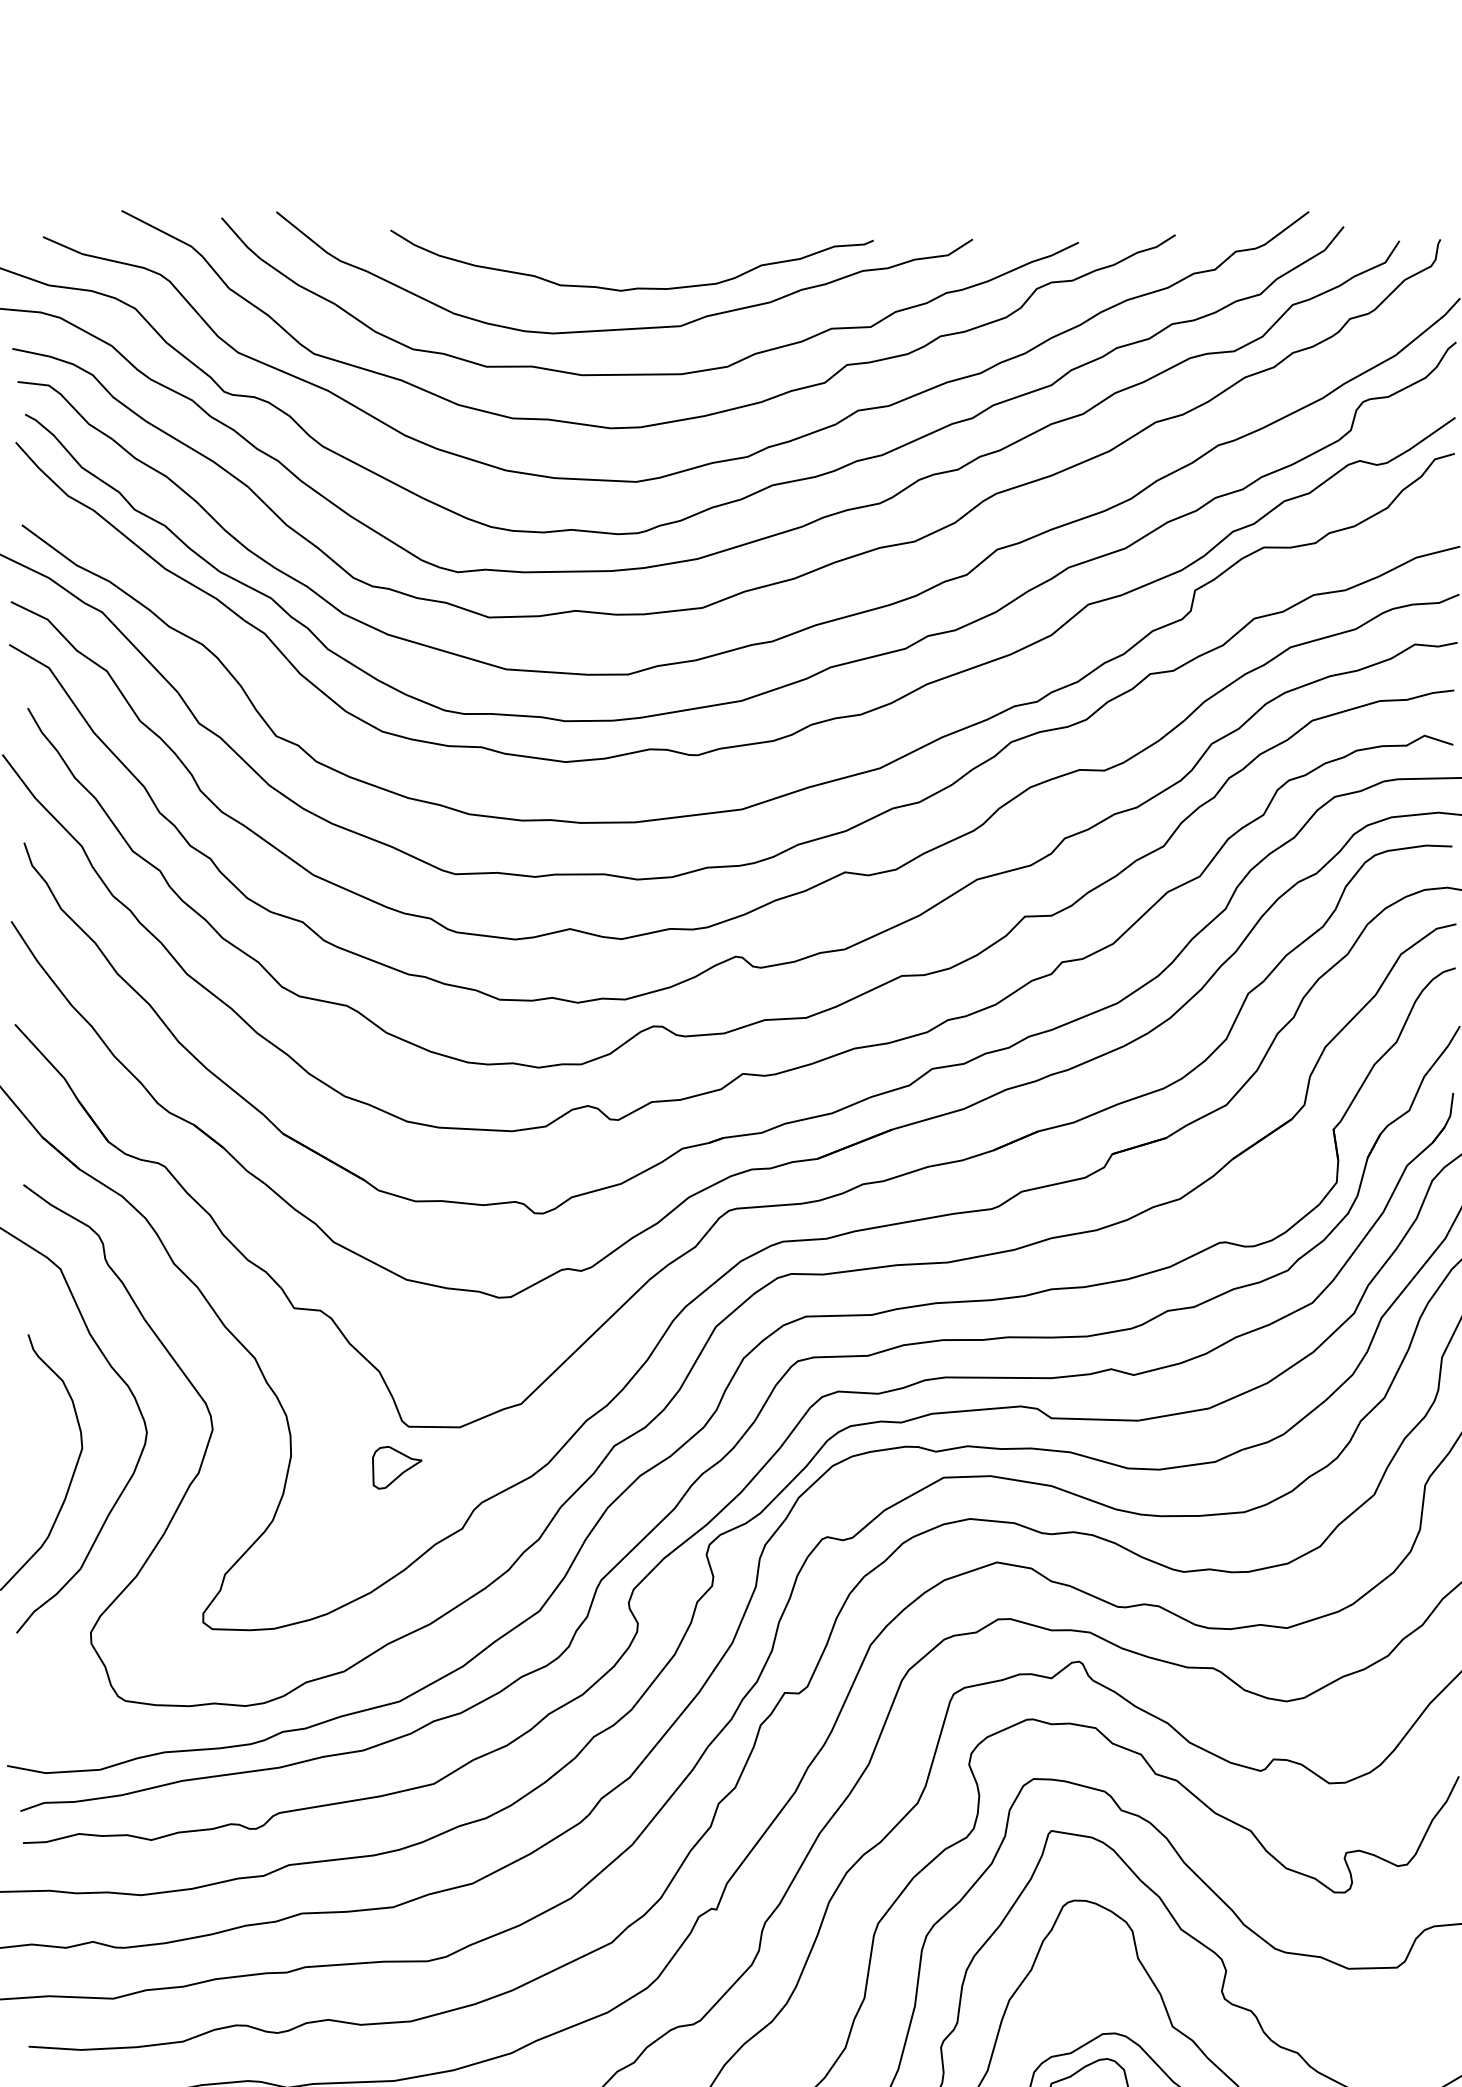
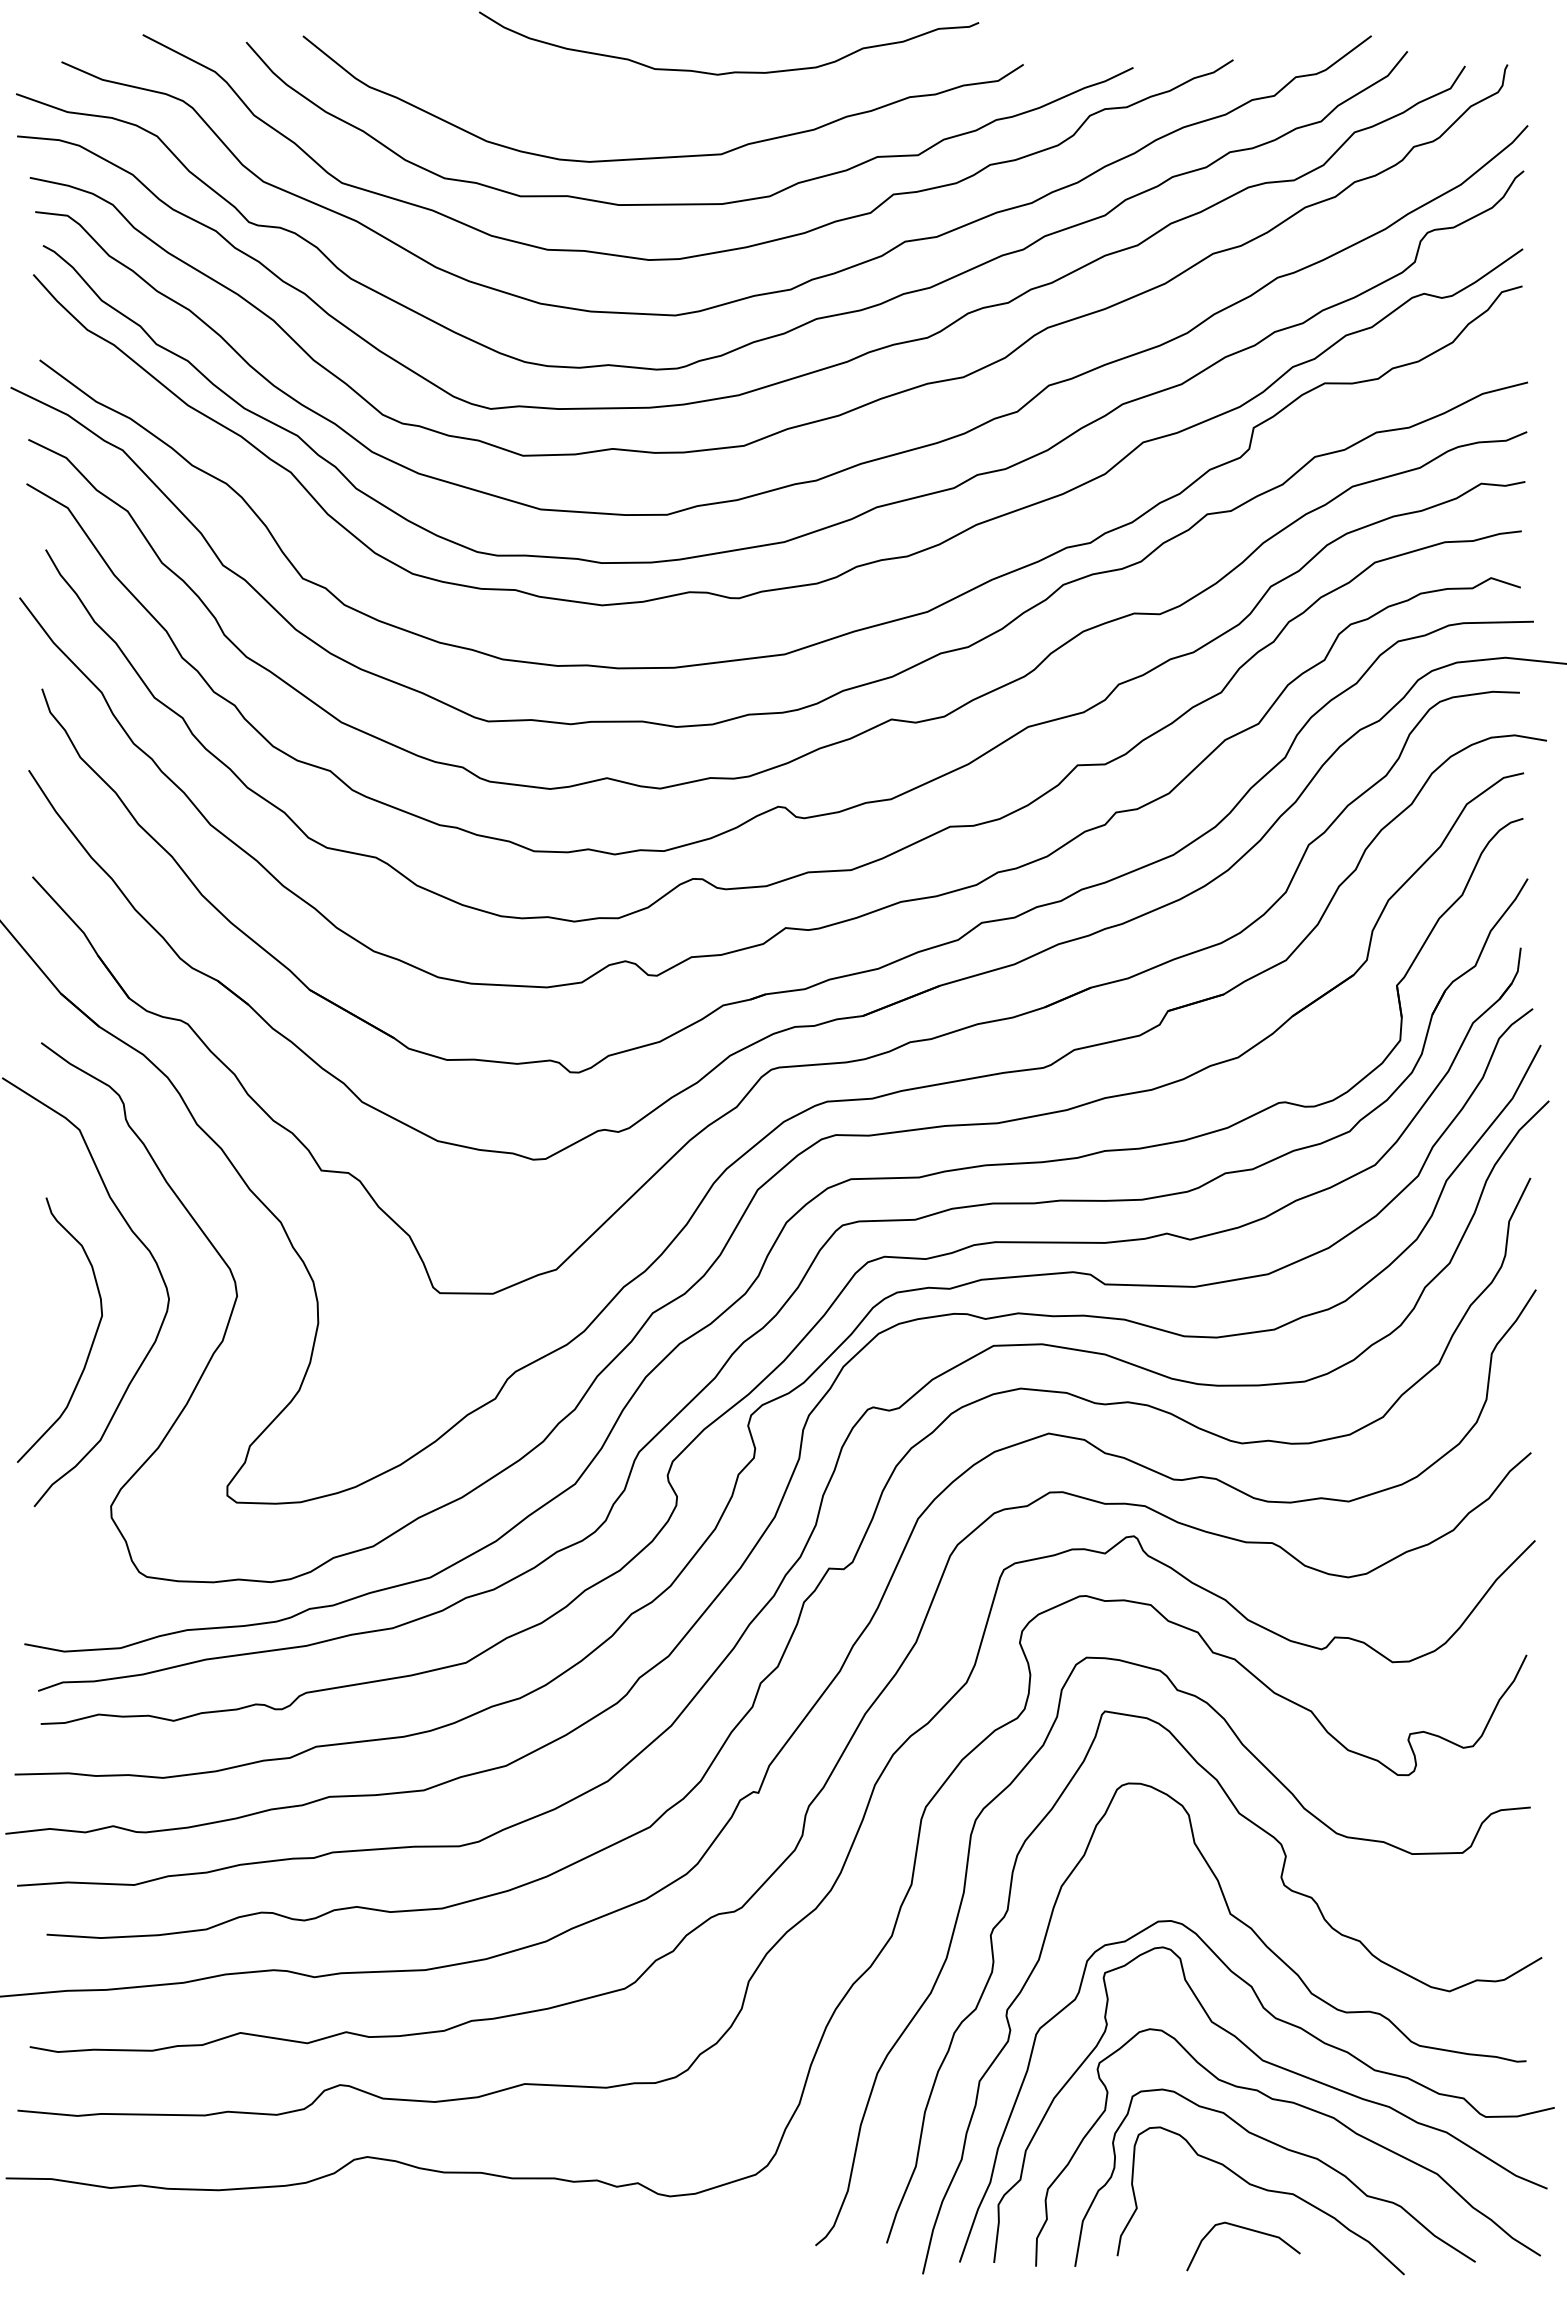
curve: (634, 287) -> (731, 71), moved
part: (396, 1467) -> (427, 1335), removed

